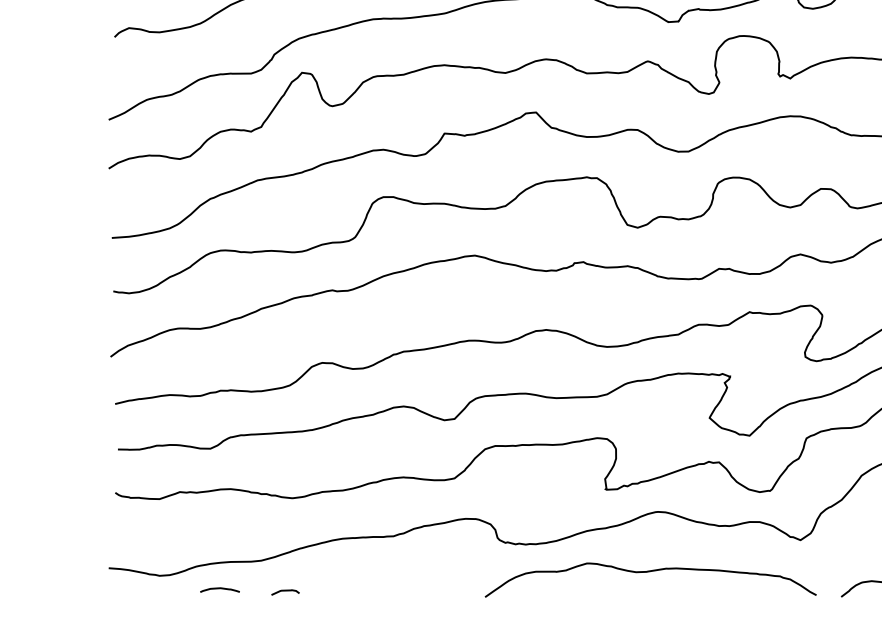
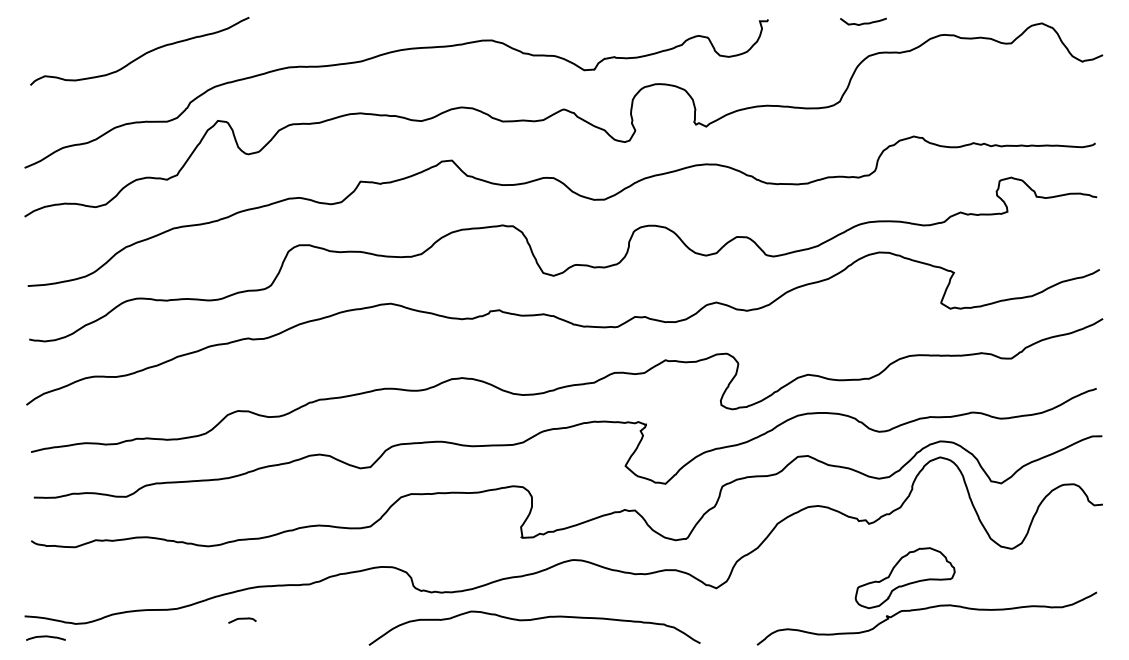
curve: (650, 572) -> (534, 620), moved
curve: (219, 589) -> (45, 637), moved
curve: (285, 591) -> (242, 619), moved

